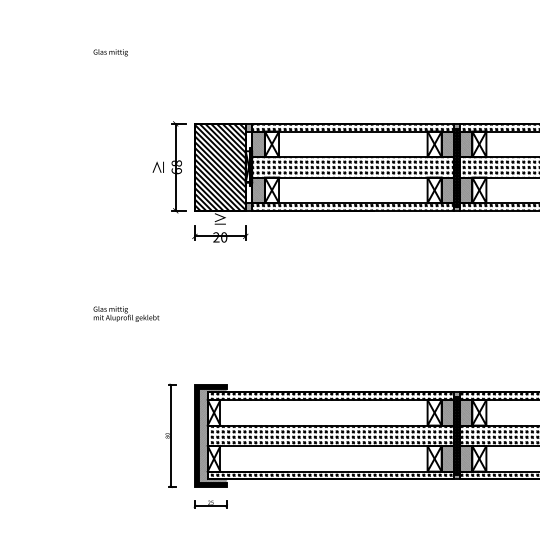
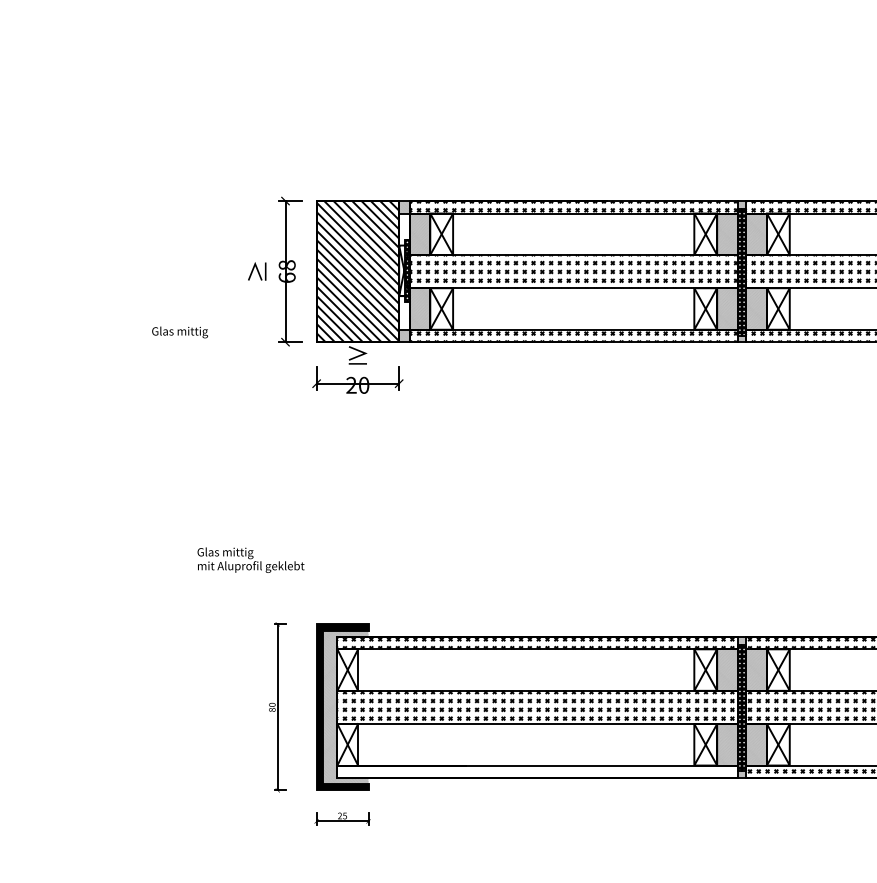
text: (110, 52) -> (179, 331), moved
text: (126, 313) -> (251, 559), moved
hatch: (329, 475) -> (535, 771), removed

